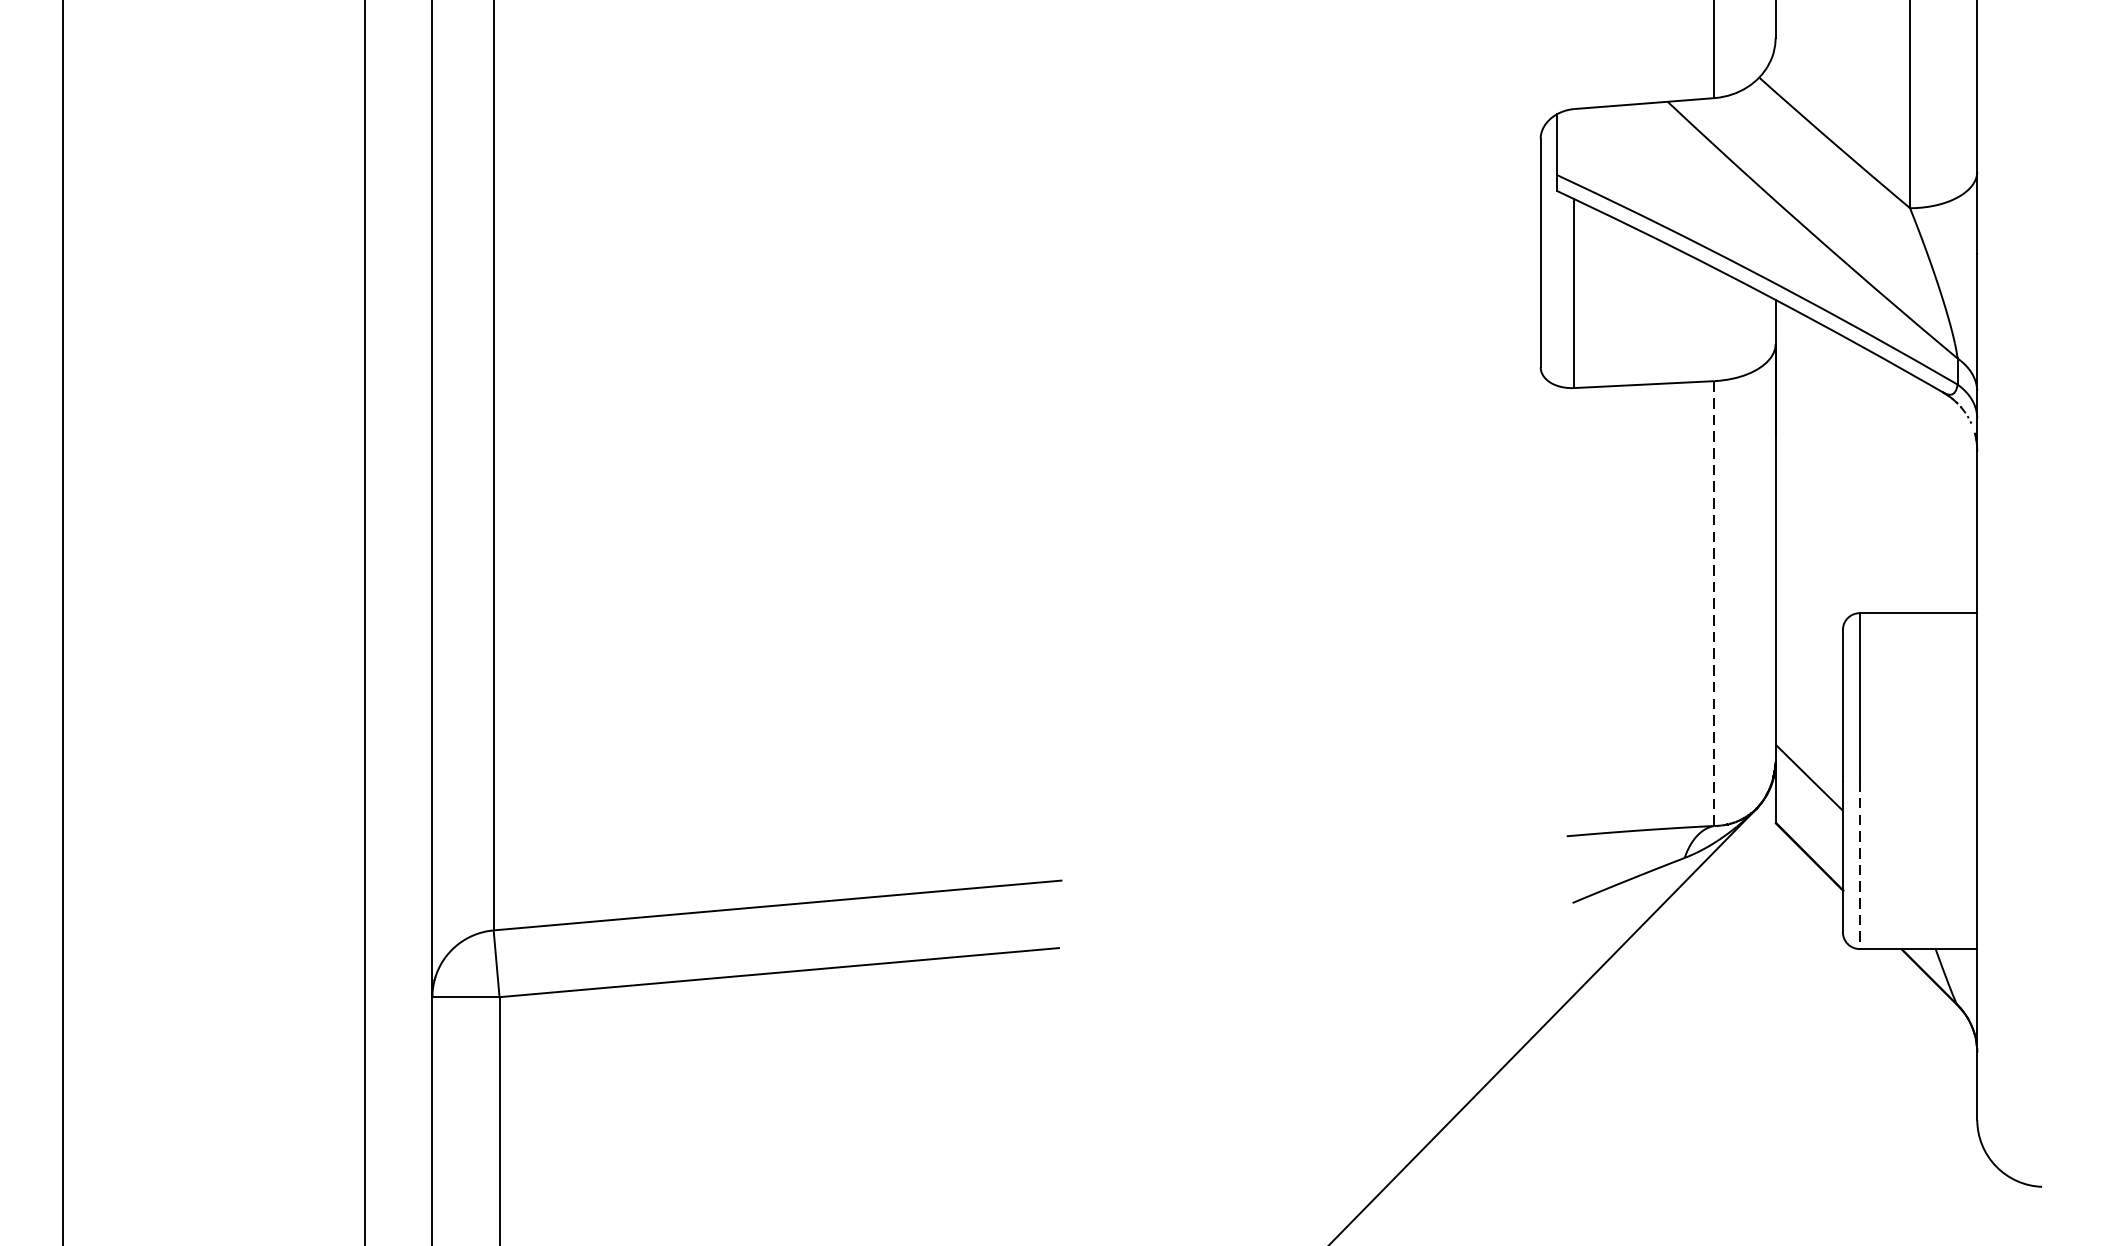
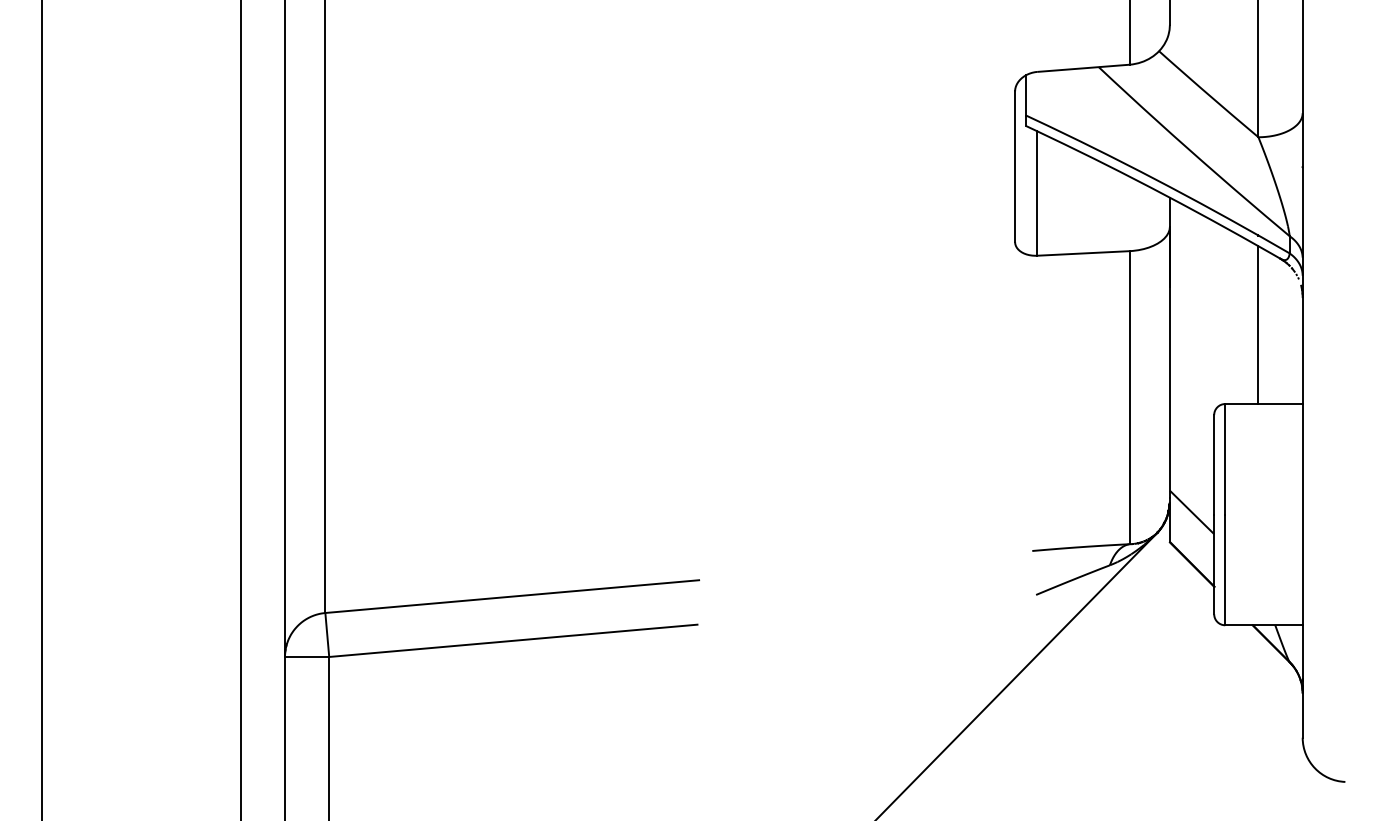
line: (1910, 493) -> (1258, 325), added
line: (1714, 603) -> (1129, 397), dashed -> solid
line: (1860, 865) -> (1225, 570), dashed -> solid

